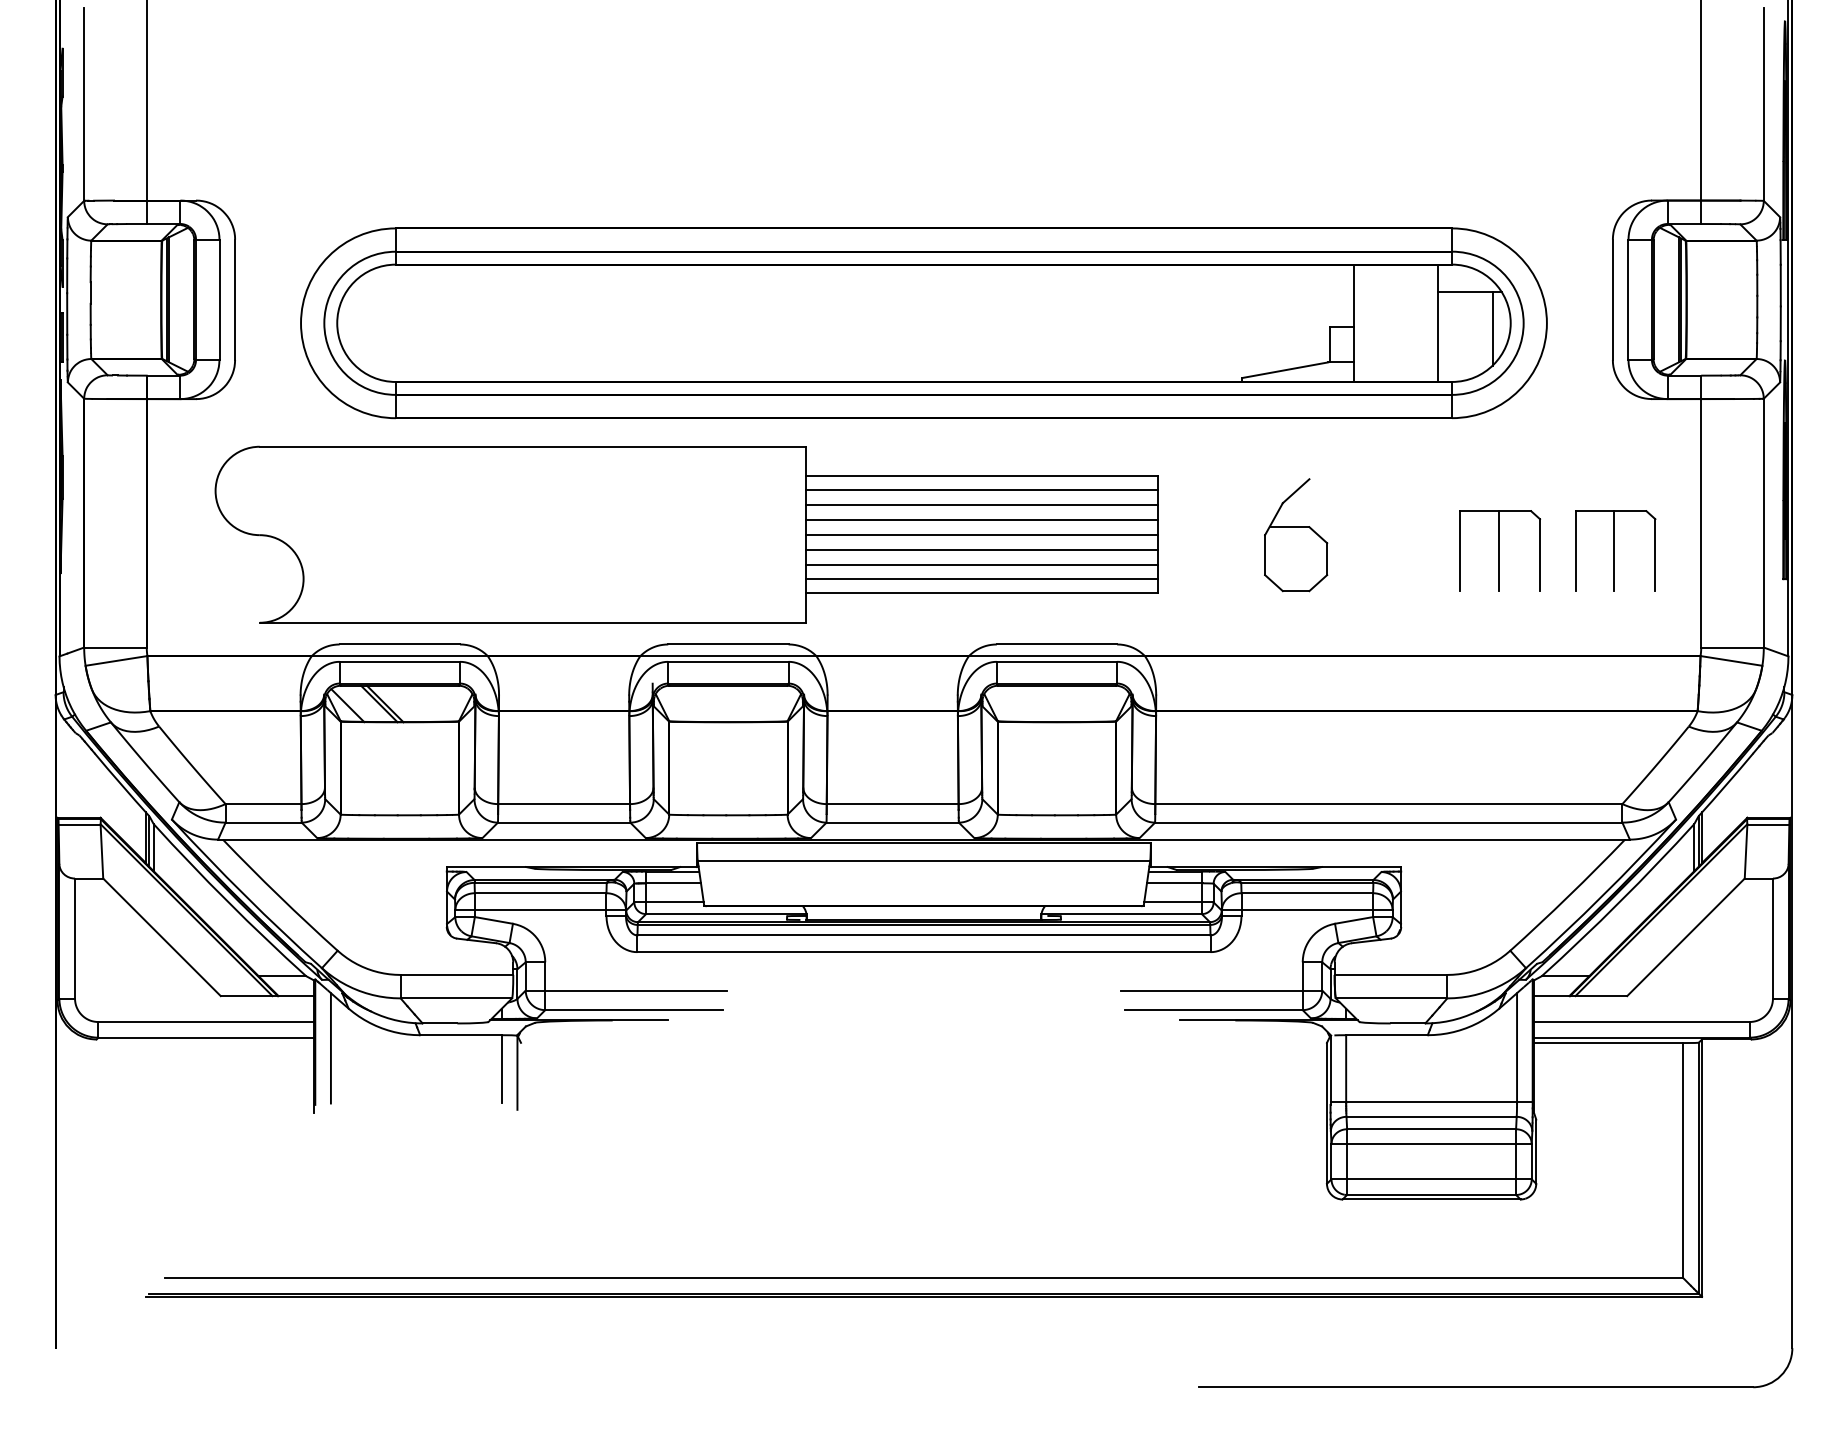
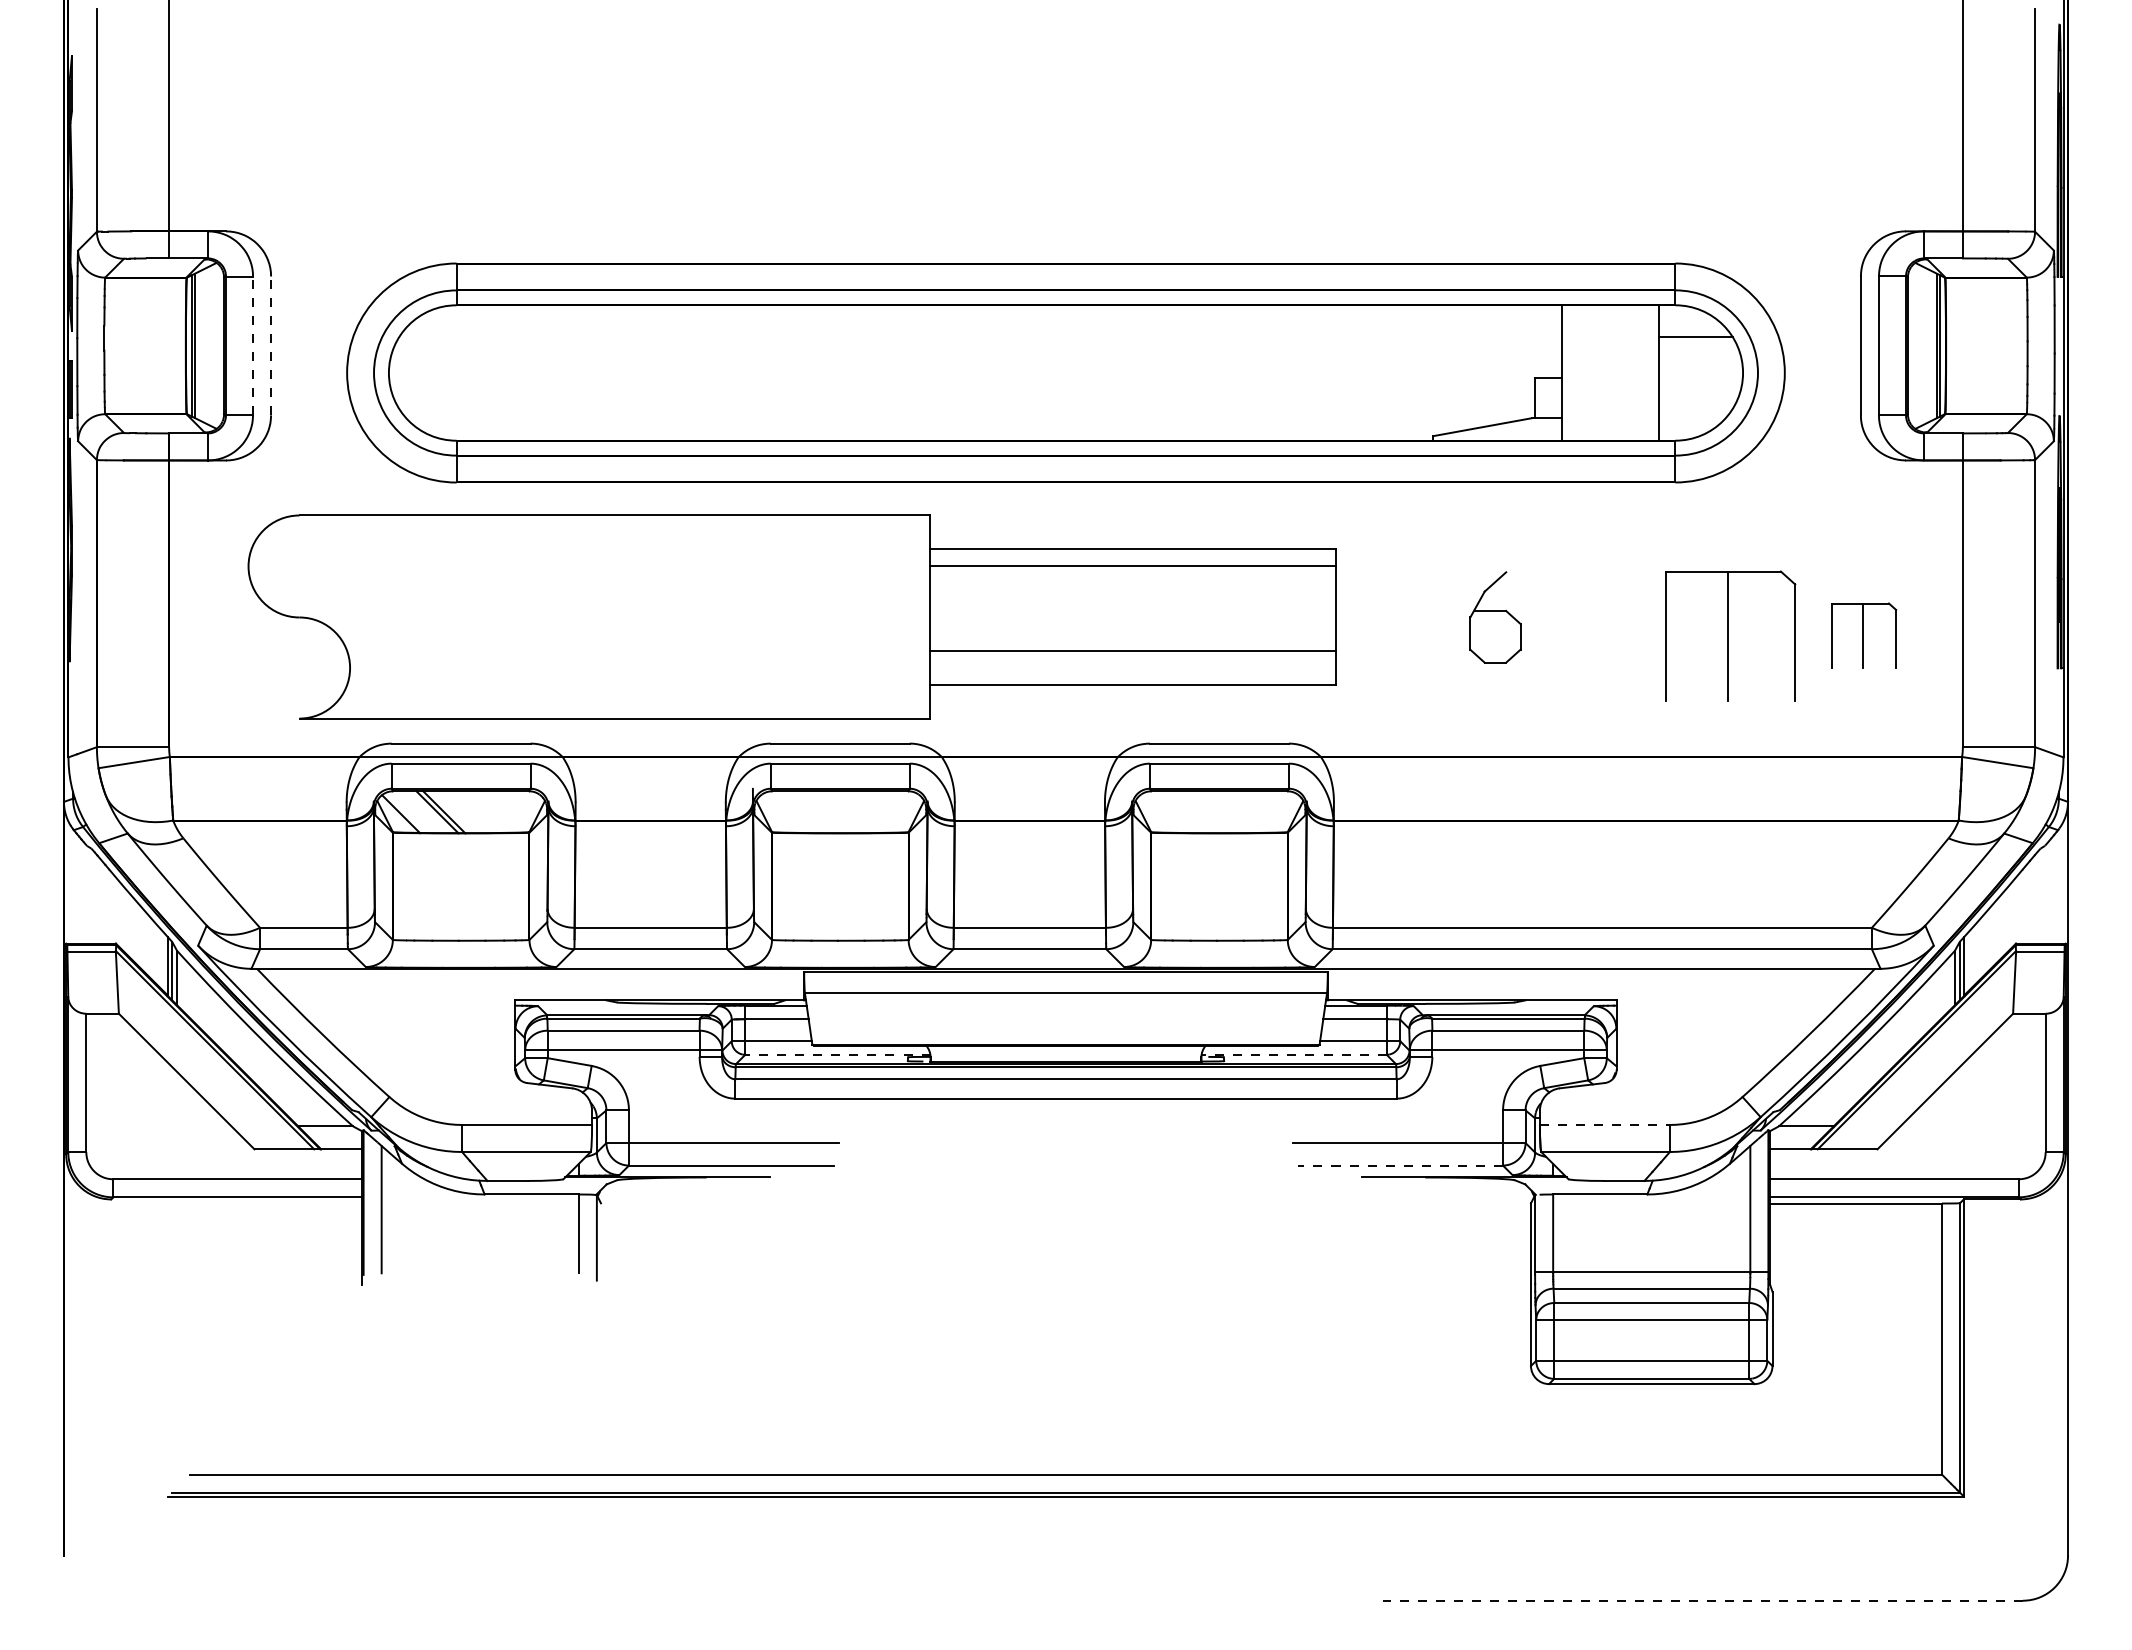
line: (219, 299) -> (253, 345), solid -> dashed
line: (235, 299) -> (271, 345), solid -> dashed
line: (1492, 328) -> (1722, 378), removed
line: (981, 504) -> (1132, 582), removed
line: (981, 519) -> (1132, 599), removed
line: (981, 535) -> (1132, 617), removed
part: (1296, 535) -> (1495, 617), size x0.7
line: (981, 549) -> (1132, 634), removed
part: (1499, 550) -> (1730, 635), size x1.4
part: (1615, 550) -> (1863, 635), size x0.7
line: (981, 578) -> (1132, 667), removed
line: (725, 913) -> (837, 1054), solid -> dashed
line: (1122, 913) -> (1294, 1054), solid -> dashed
line: (1390, 974) -> (1604, 1124), solid -> dashed
line: (1213, 1010) -> (1400, 1165), solid -> dashed
line: (1475, 1387) -> (1702, 1600), solid -> dashed

